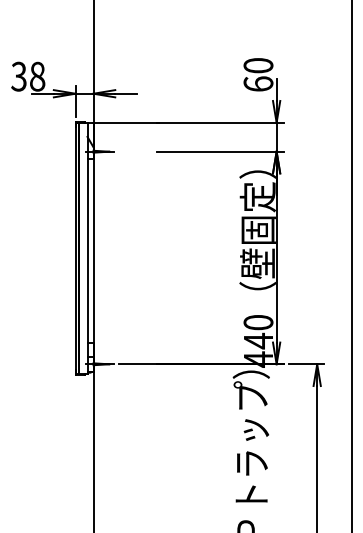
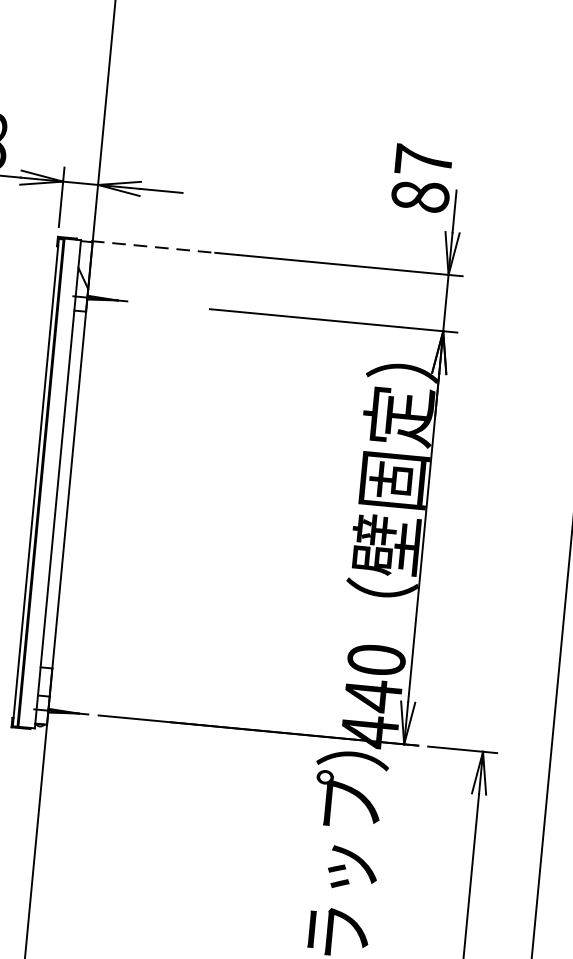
text: (258, 74) -> (422, 177), 60 -> 87
line: (126, 122) -> (156, 246), solid -> dashed

